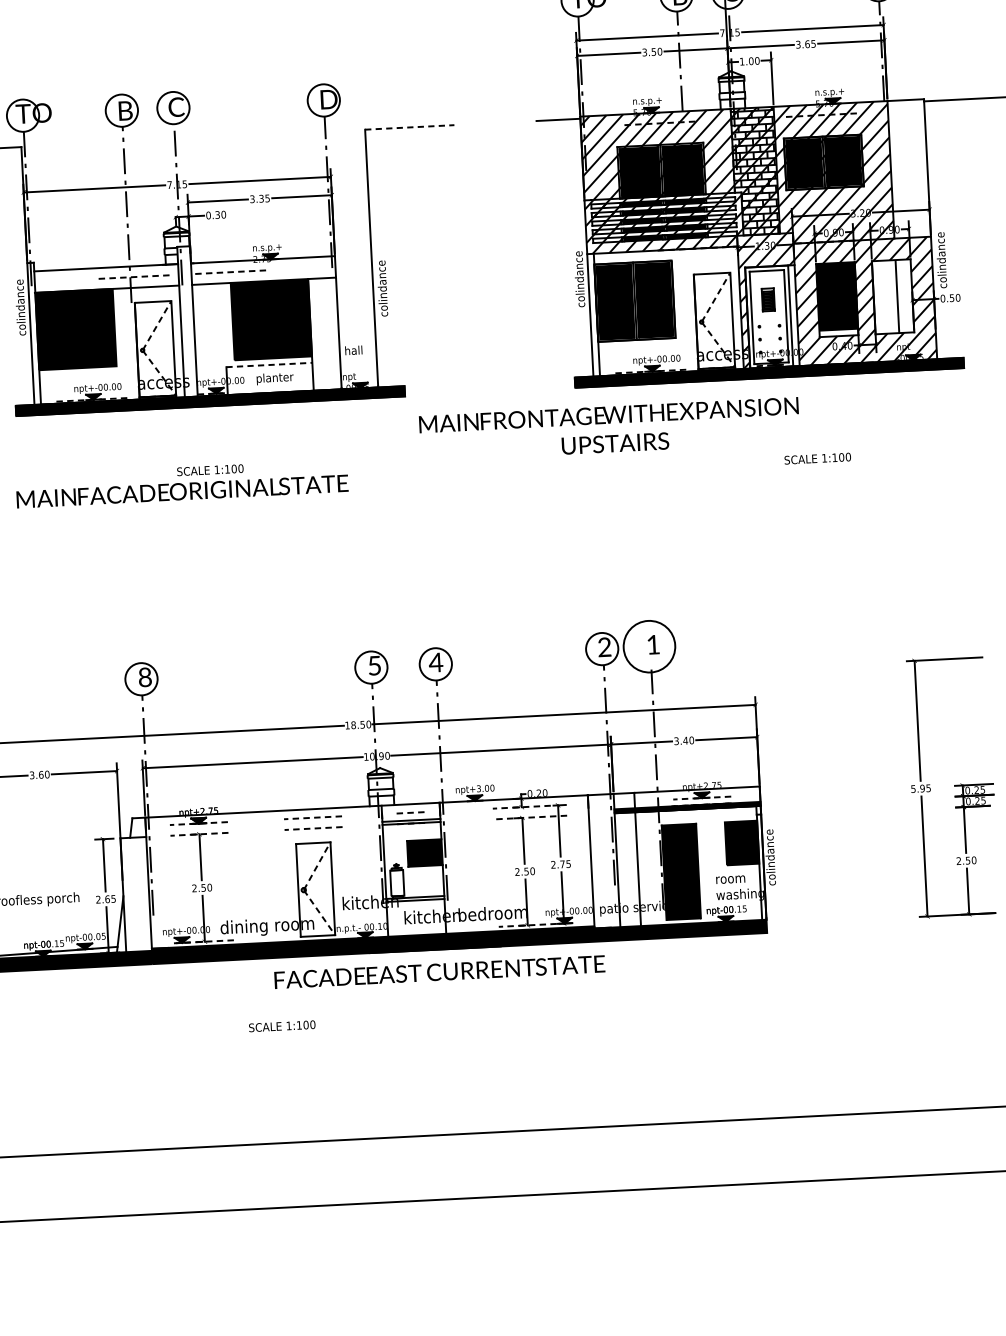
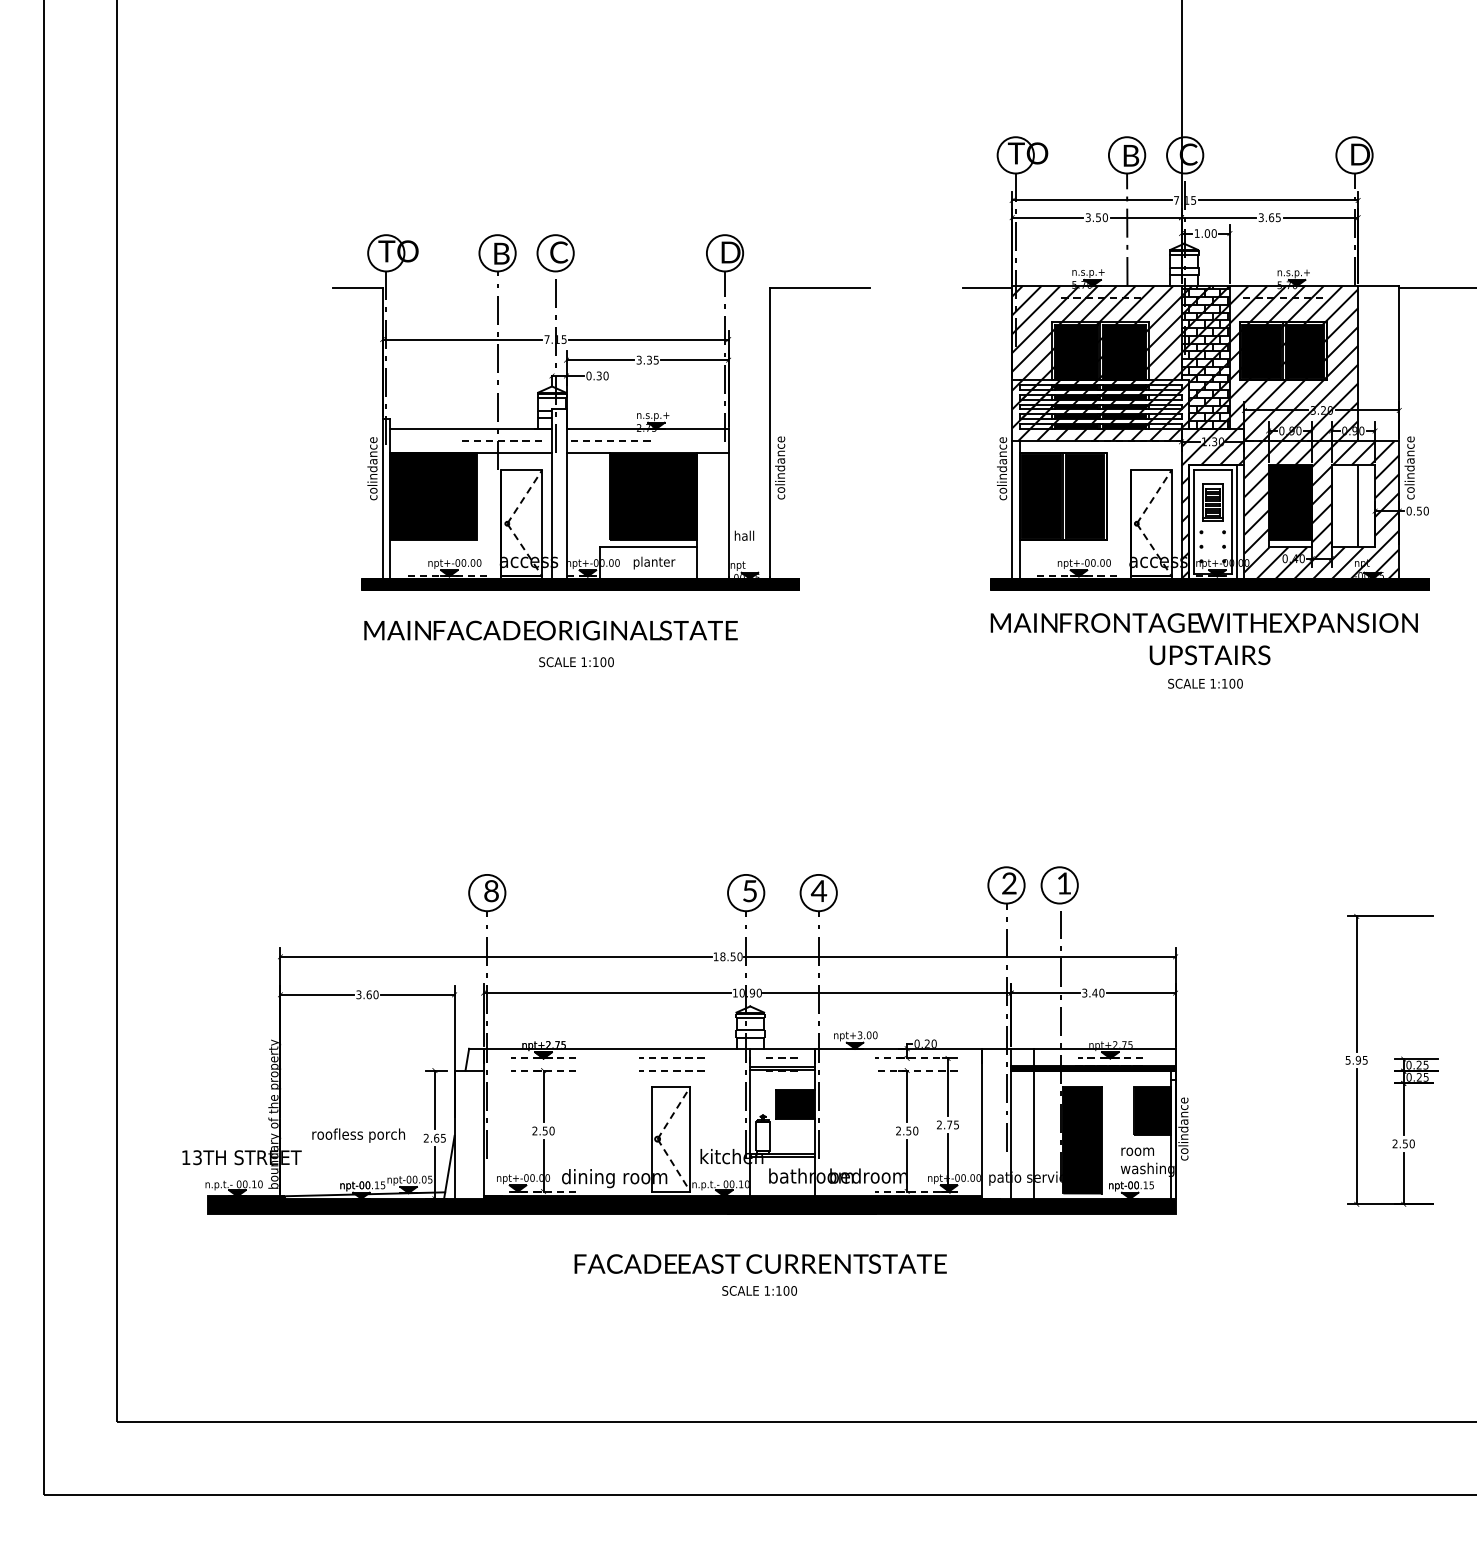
line: (410, 127) -> (820, 288), dashed -> solid
part: (767, 299) -> (1212, 502), size x1.43
line: (270, 365) -> (649, 547), dashed -> solid
text: (608, 429) -> (1203, 639), moved
text: (817, 458) -> (1205, 683), moved
text: (182, 491) -> (550, 630), moved
circle: (649, 646) -> (1059, 885), size x0.62
text: (442, 915) -> (811, 1175), kitchen -> bathroom
text: (439, 971) -> (760, 1263), moved
text: (282, 1025) -> (759, 1290), moved

